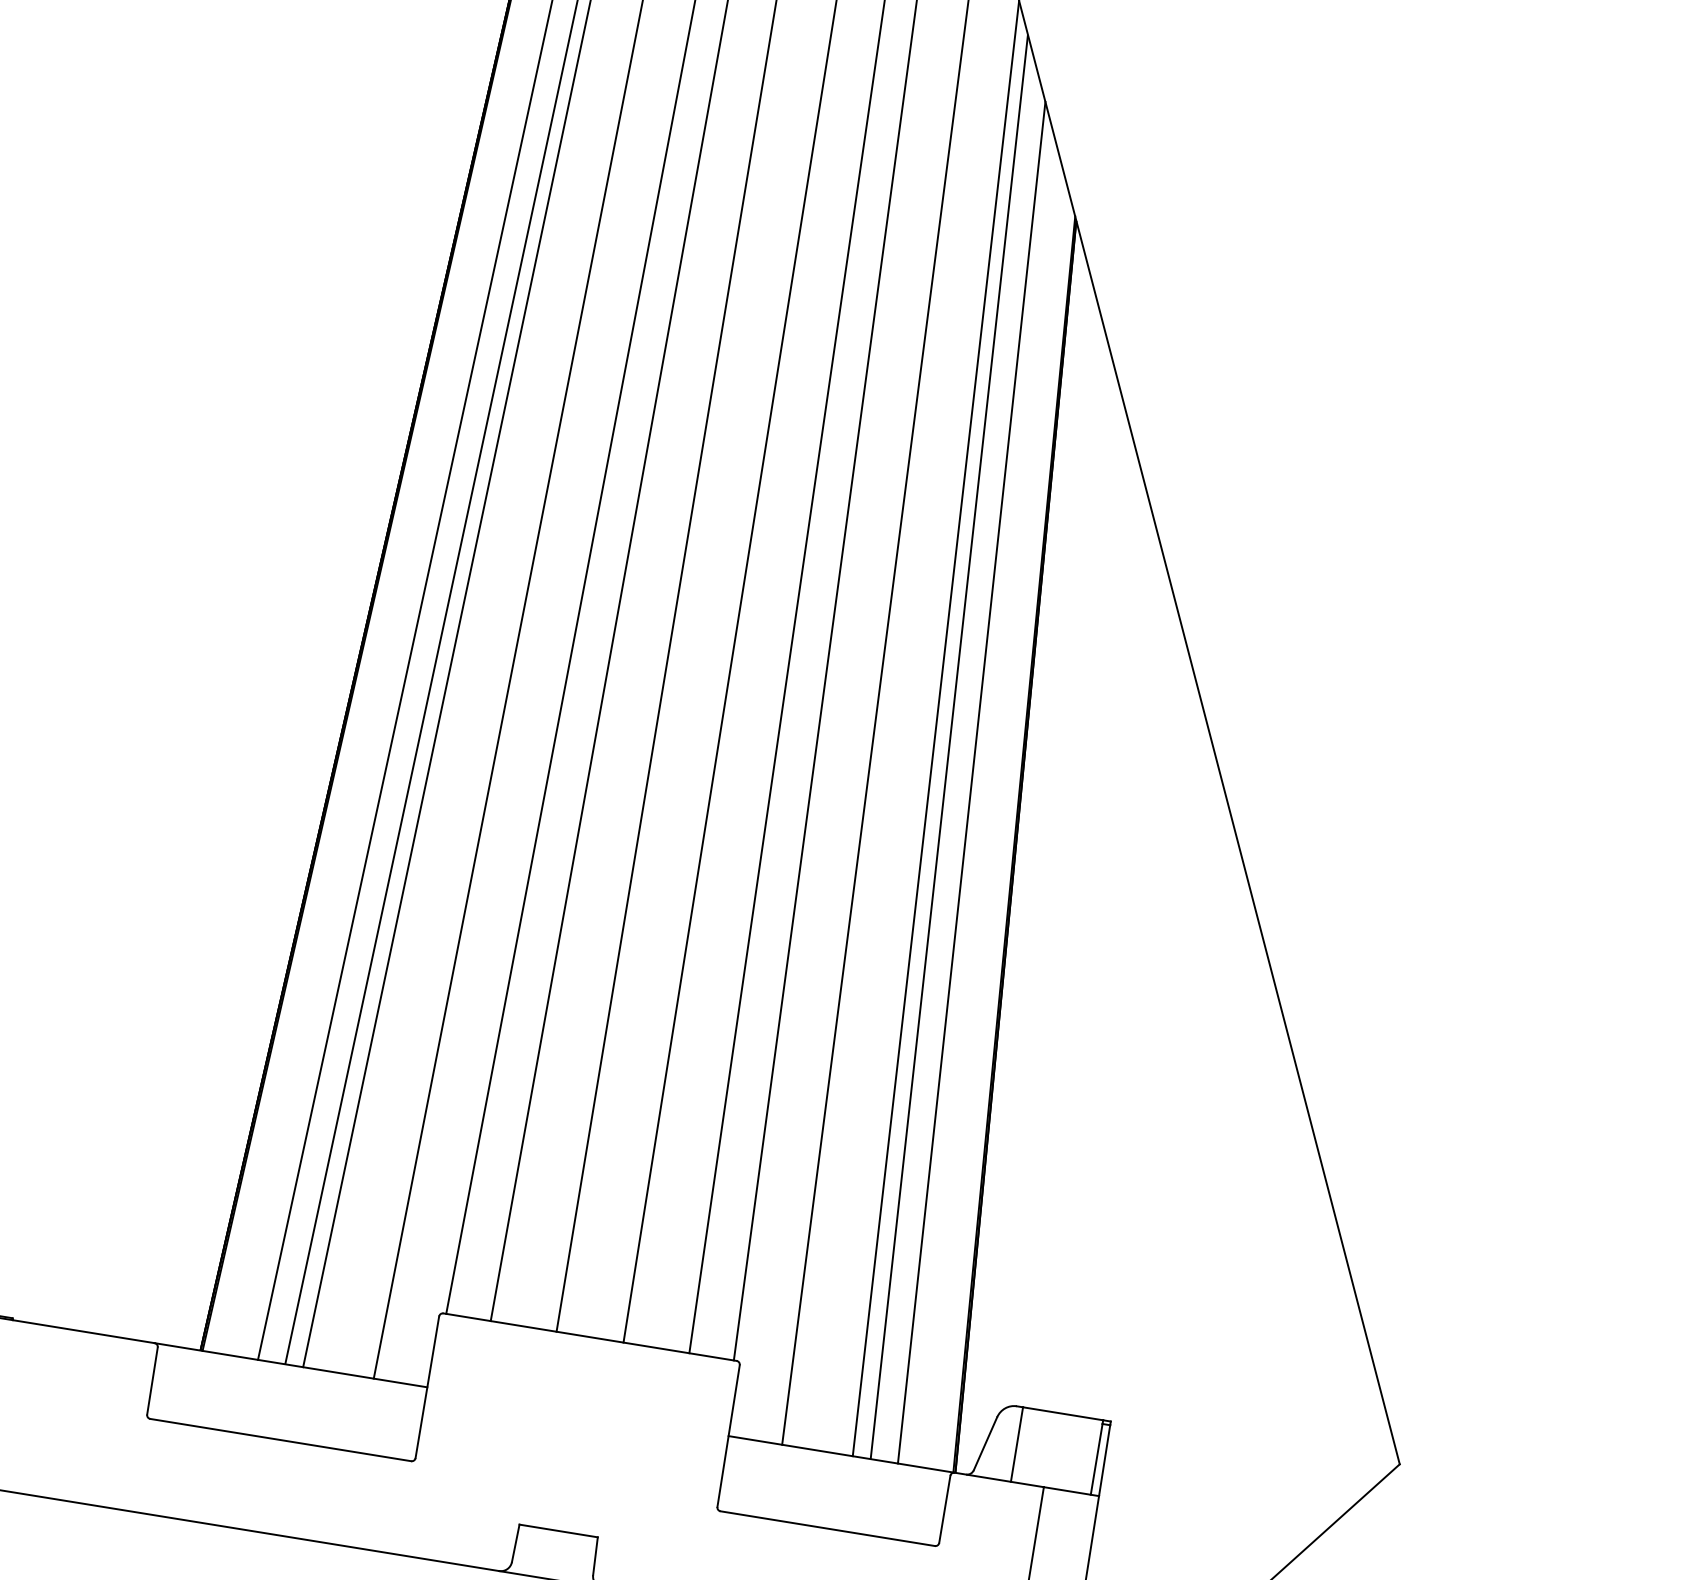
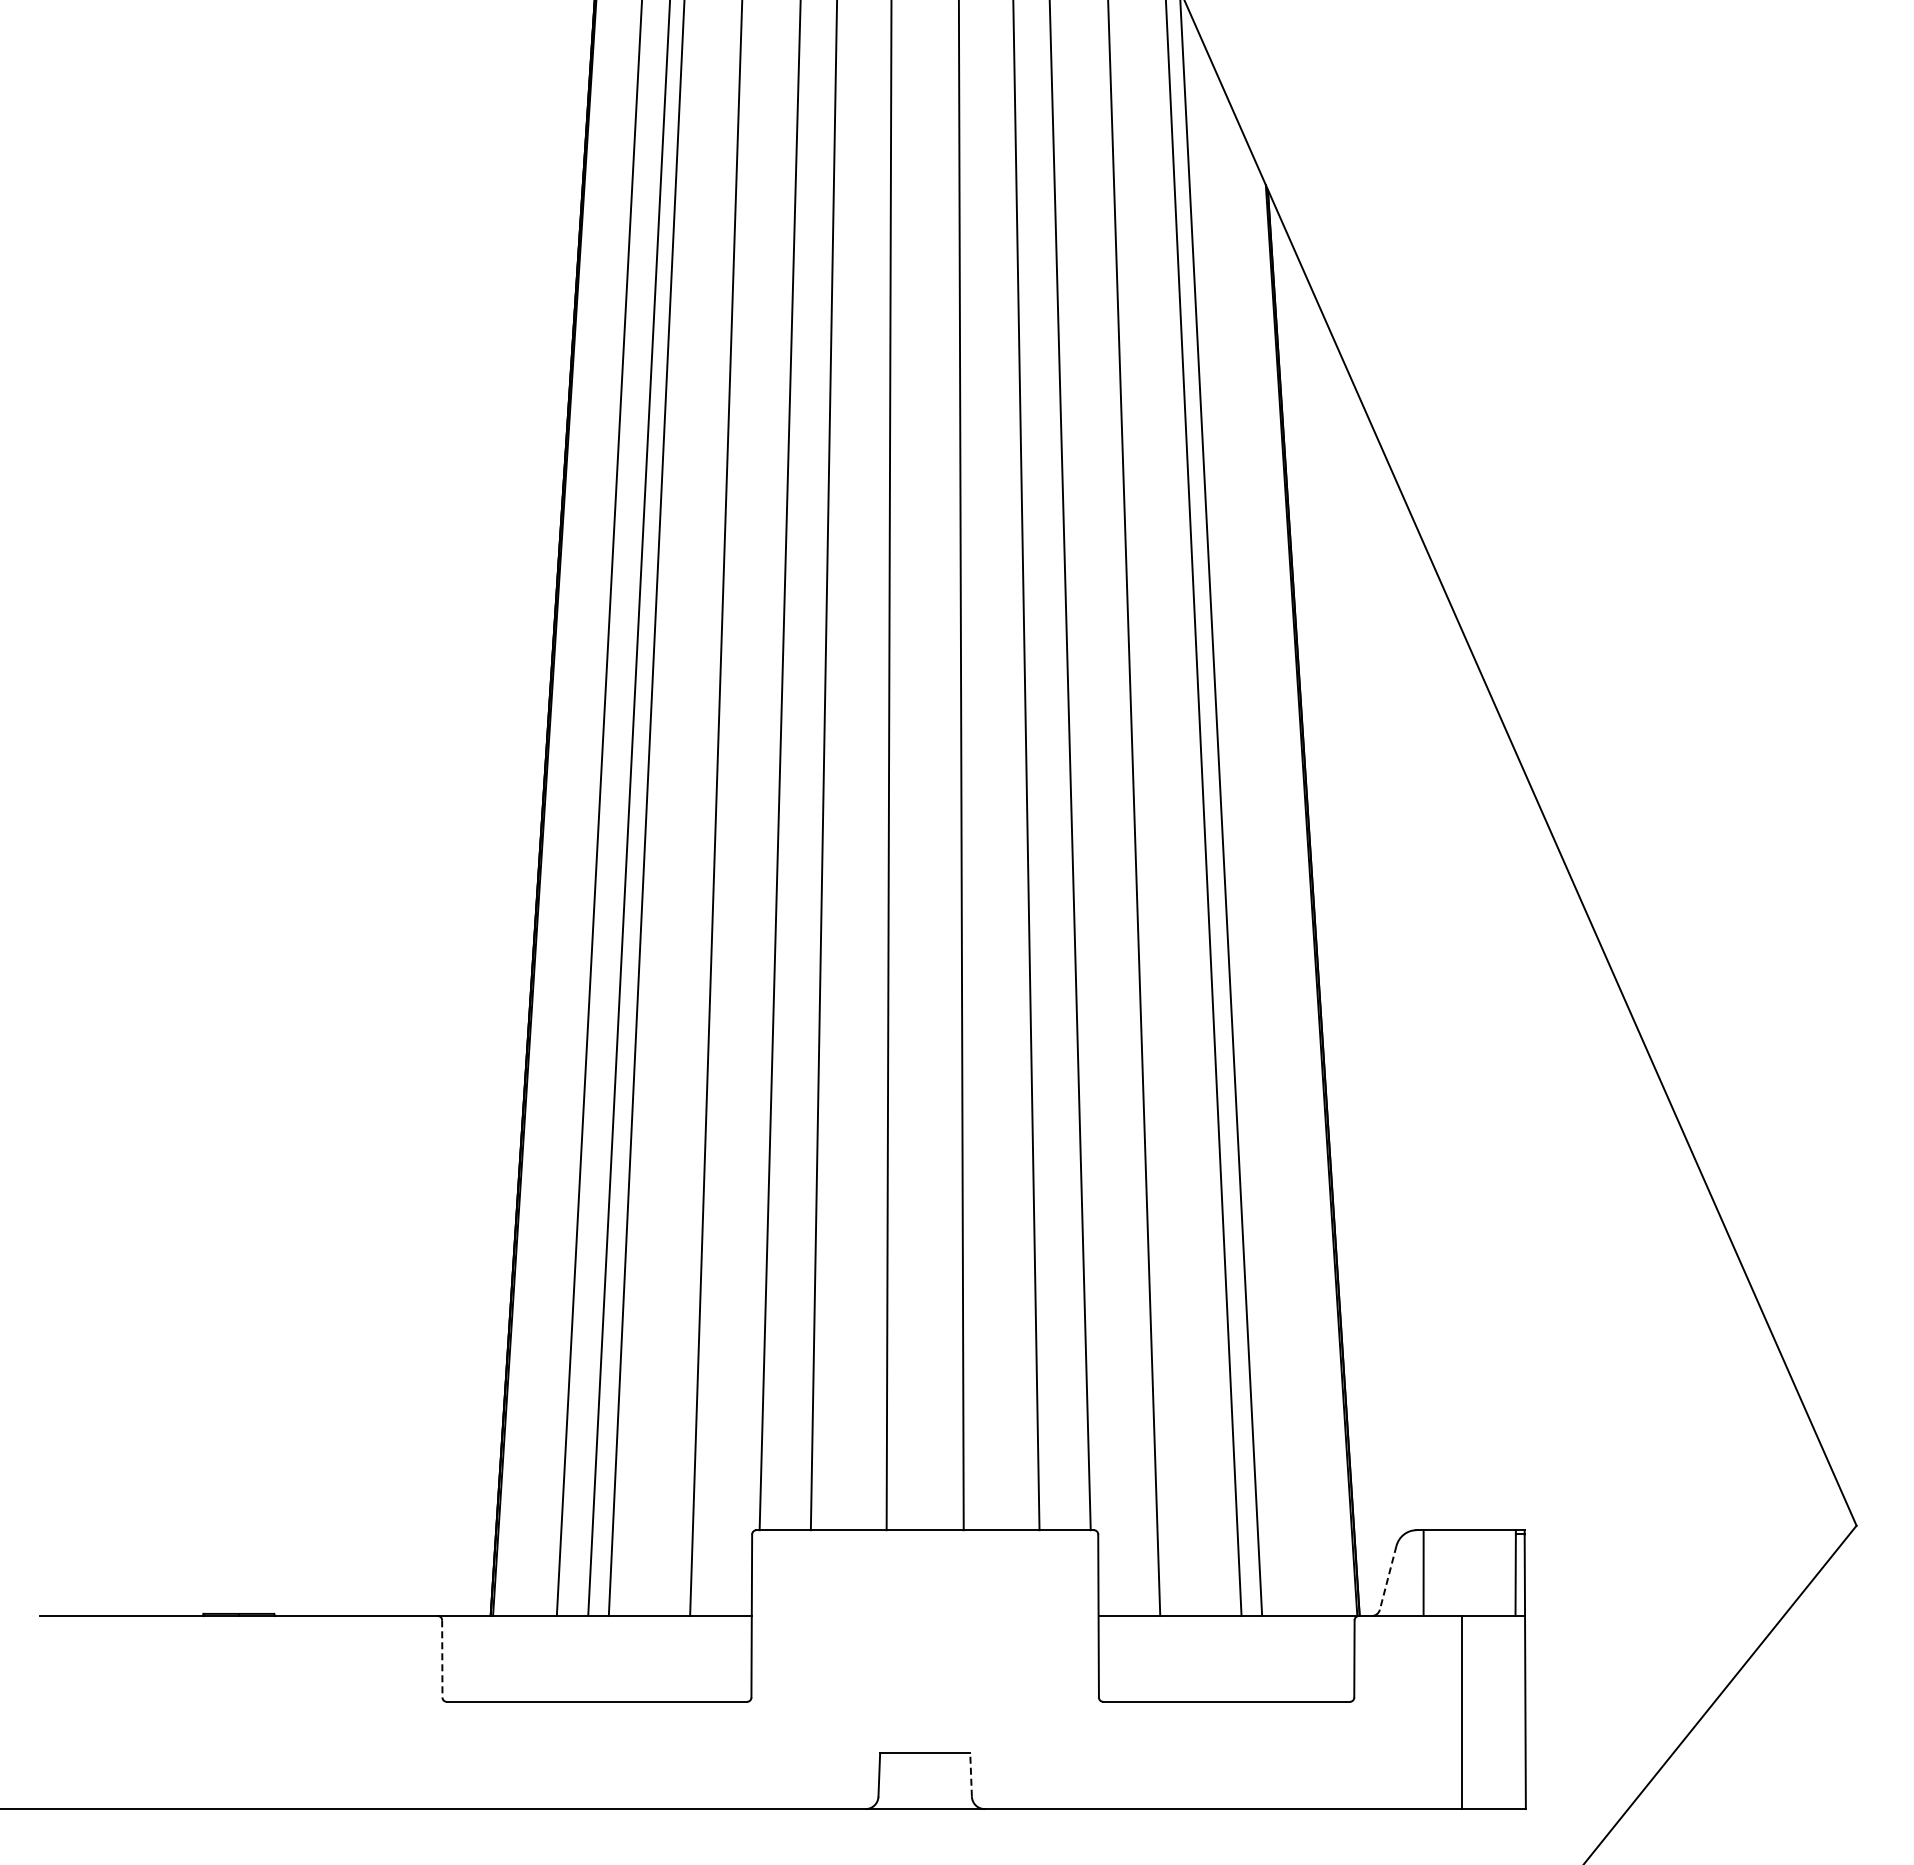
line: (971, 782) -> (1252, 838), removed
line: (152, 1380) -> (442, 1658), solid -> dashed
line: (985, 1443) -> (1388, 1577), solid -> dashed
line: (595, 1556) -> (971, 1775), solid -> dashed

